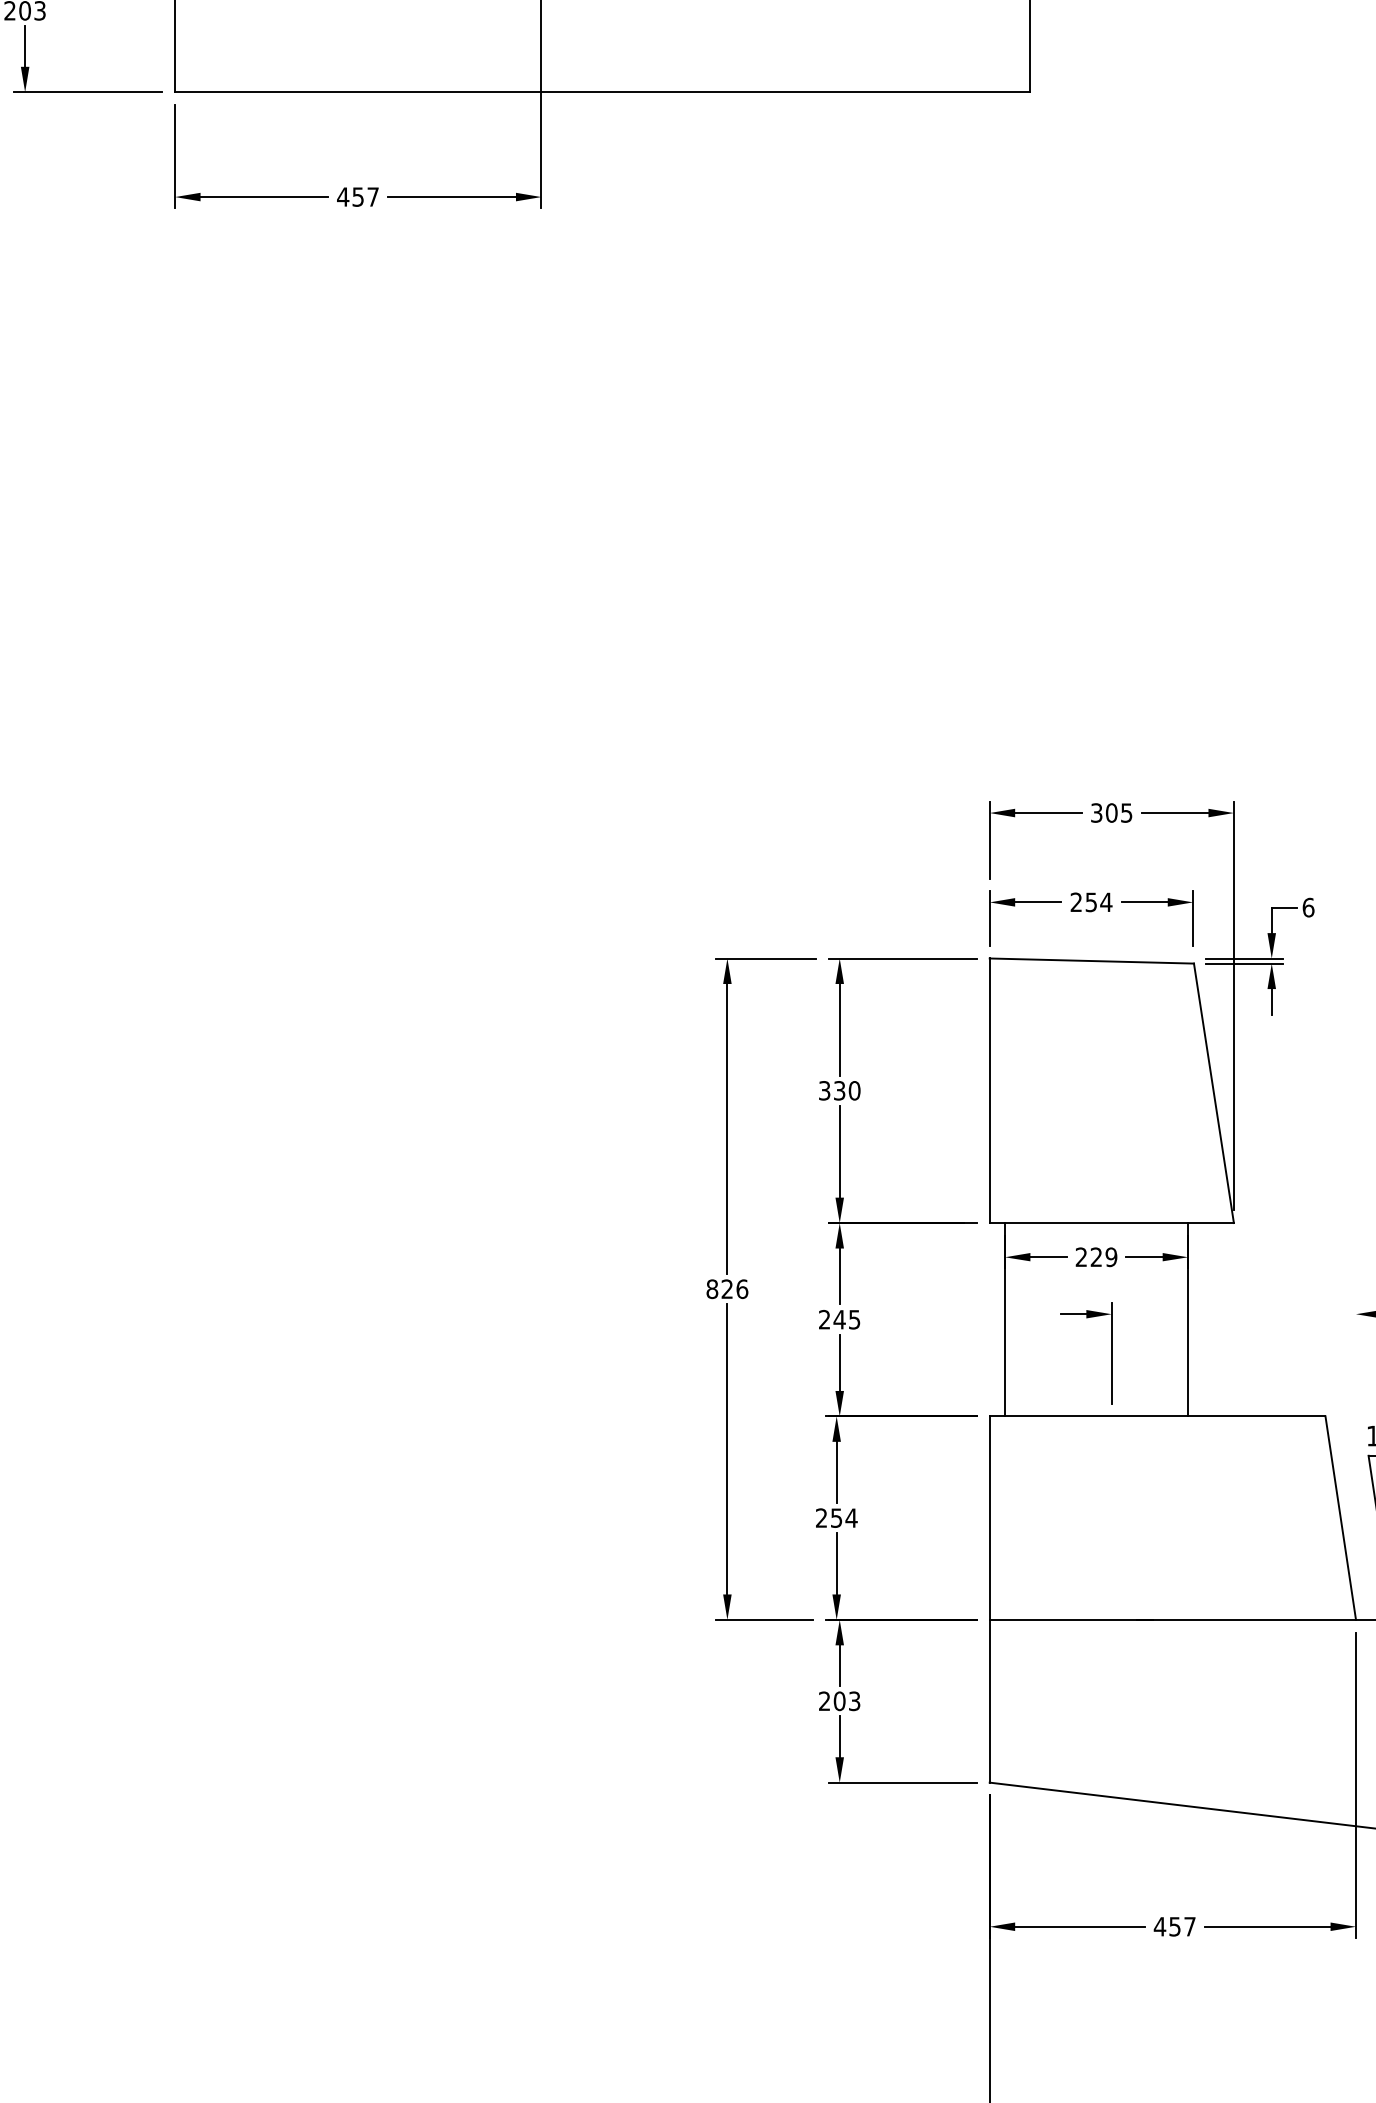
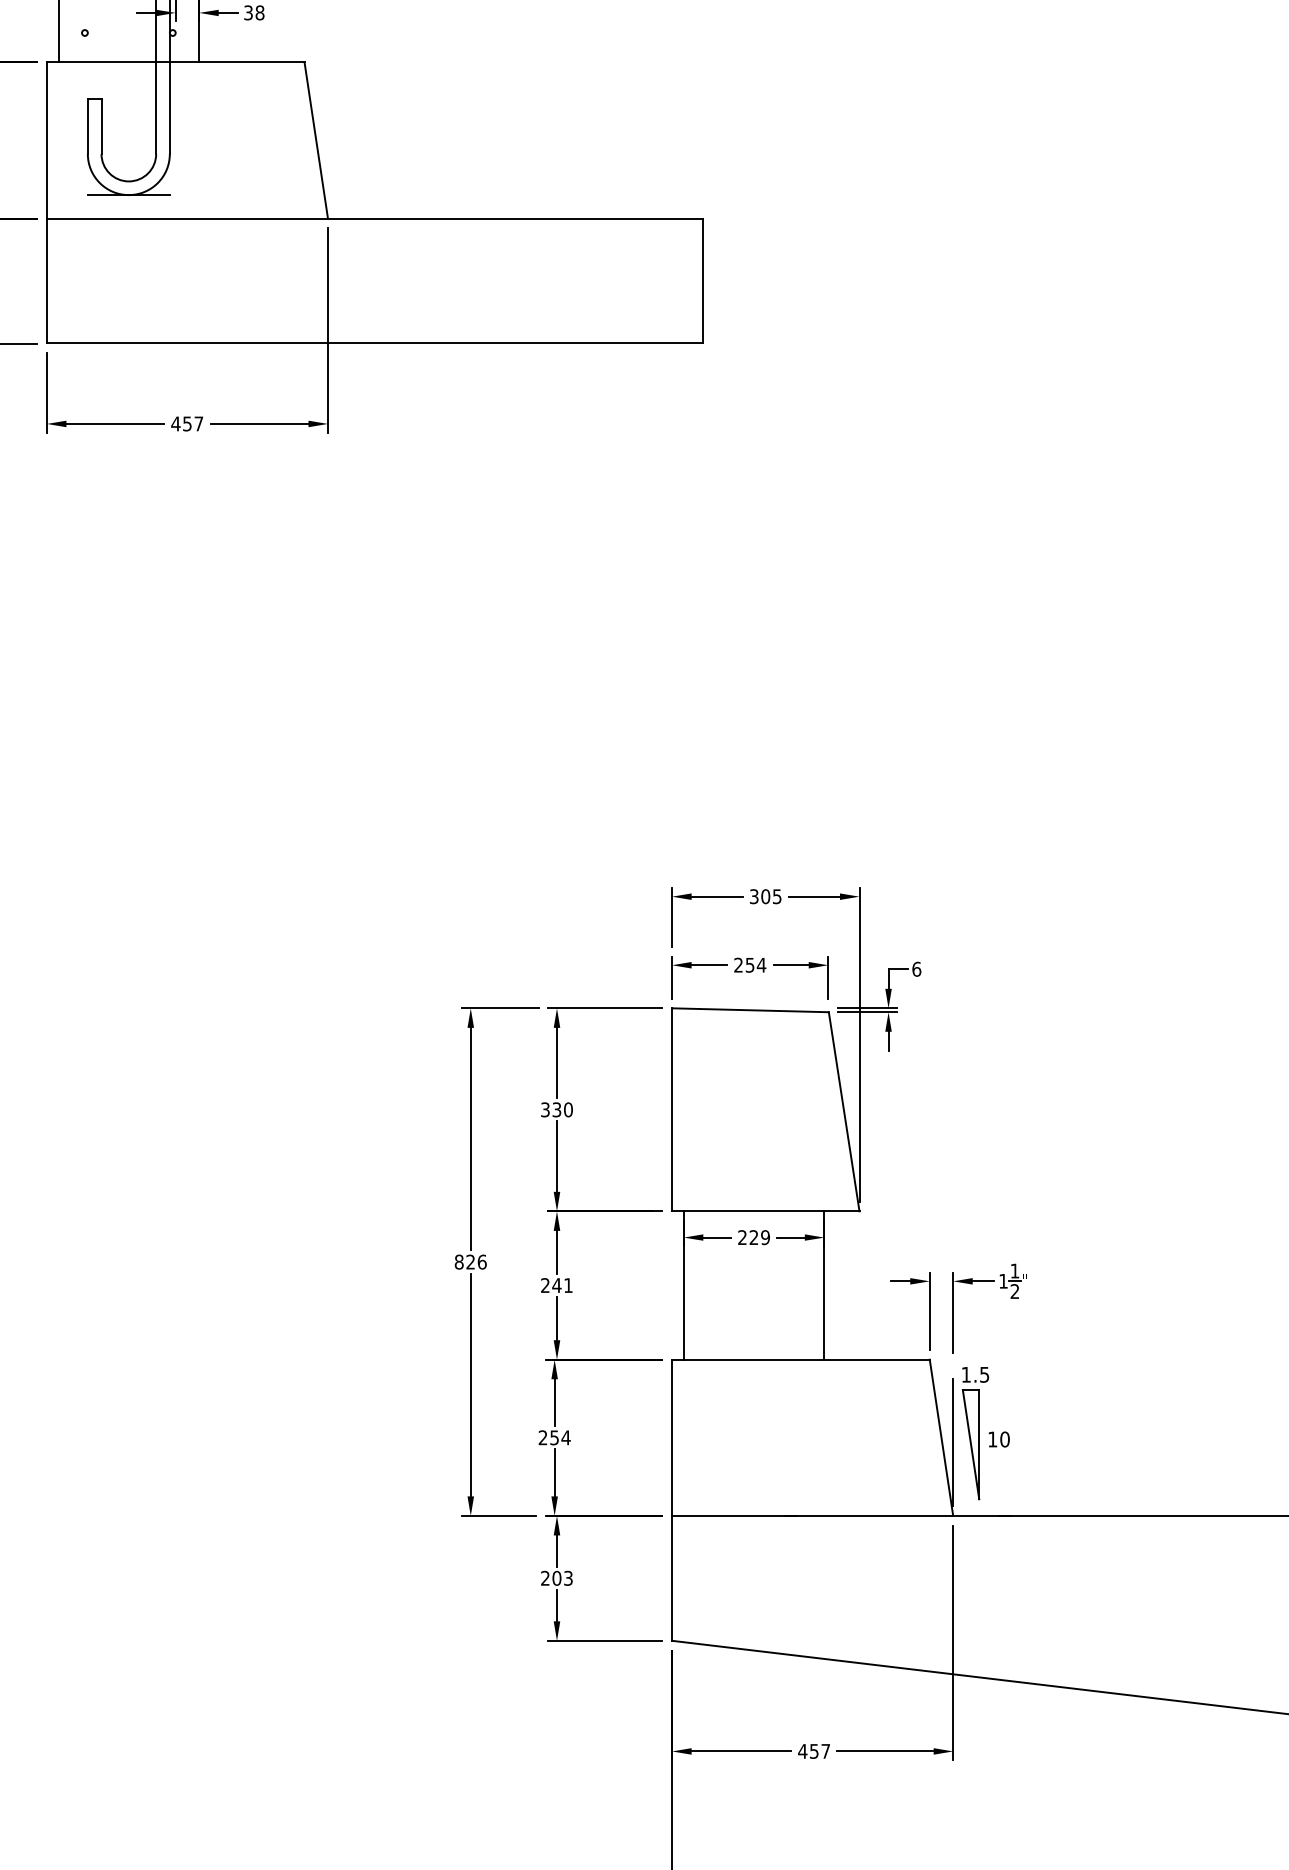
text: (854, 1319) -> (568, 1285), 245 -> 241
part: (1111, 1353) -> (929, 1311), moved
line: (1356, 1354) -> (953, 1312), added
line: (1356, 1524) -> (953, 1442), added

